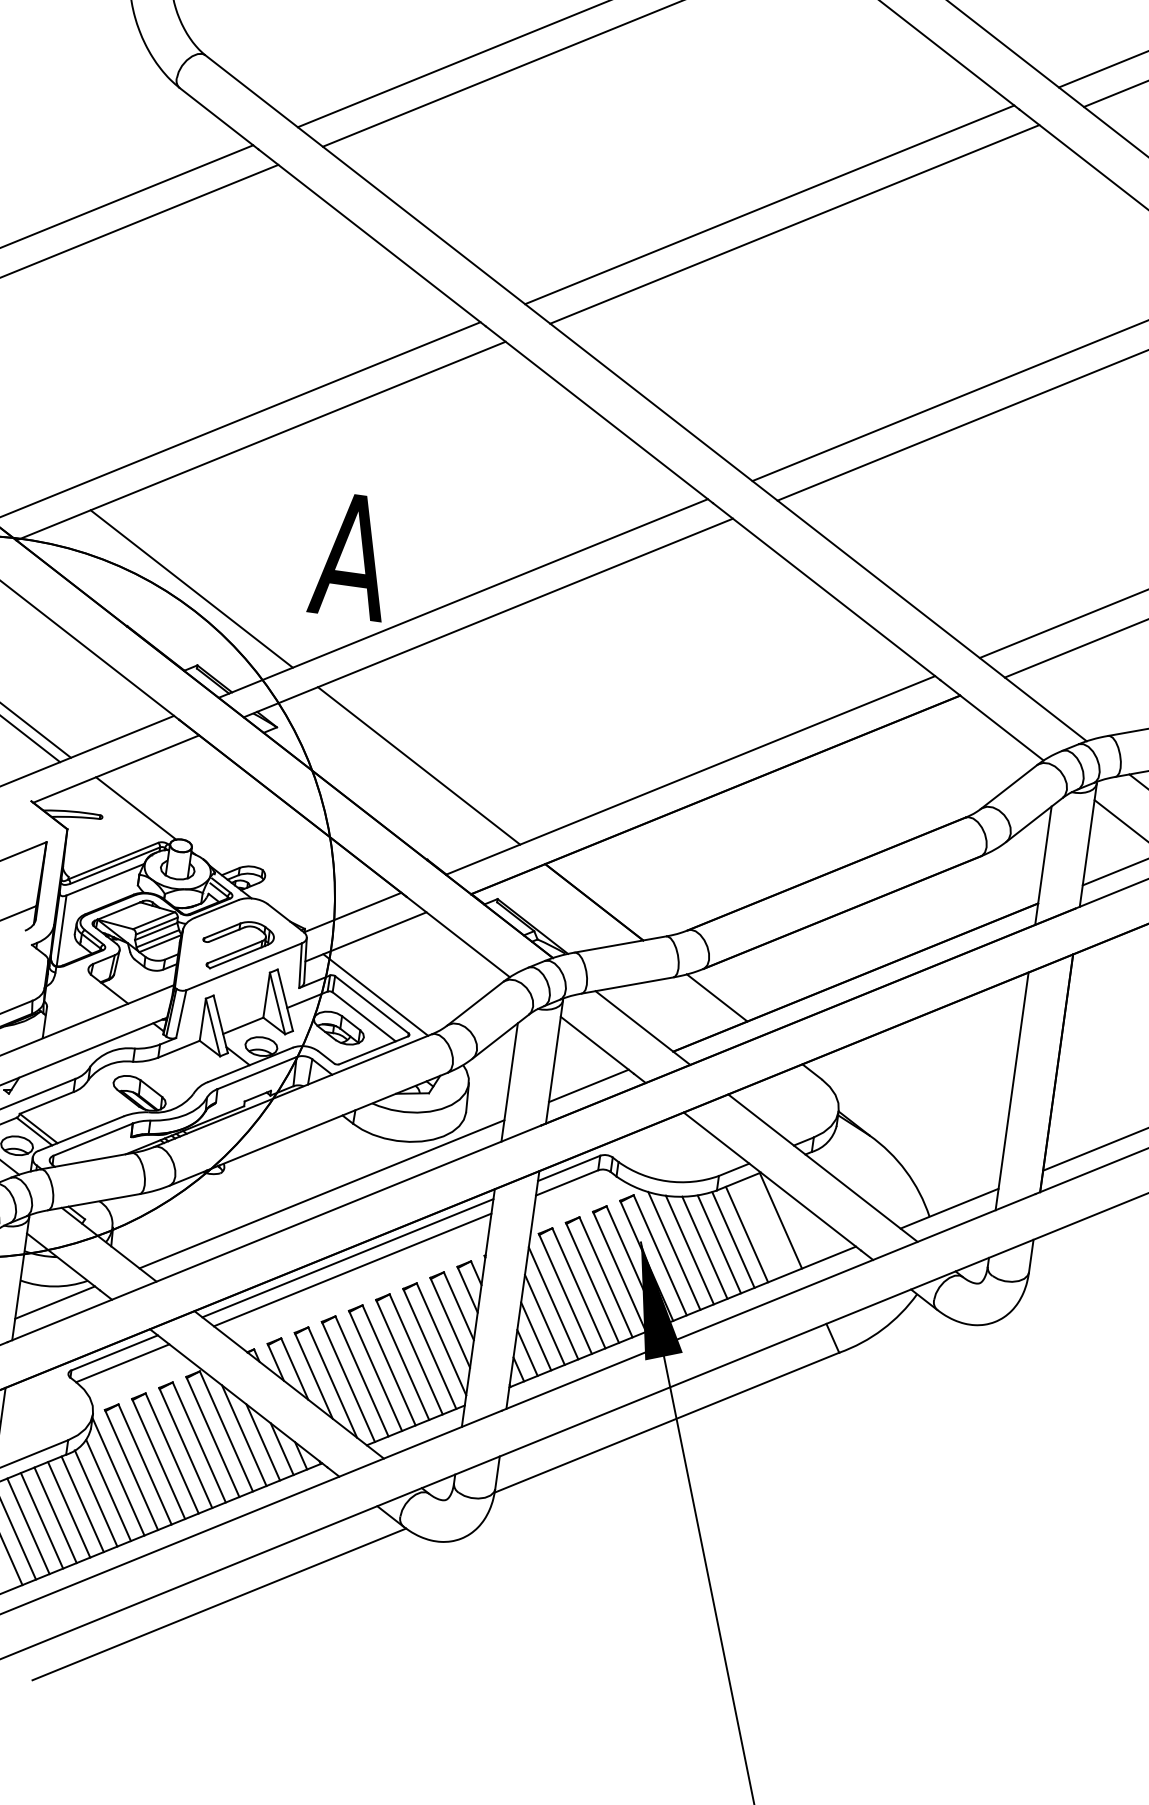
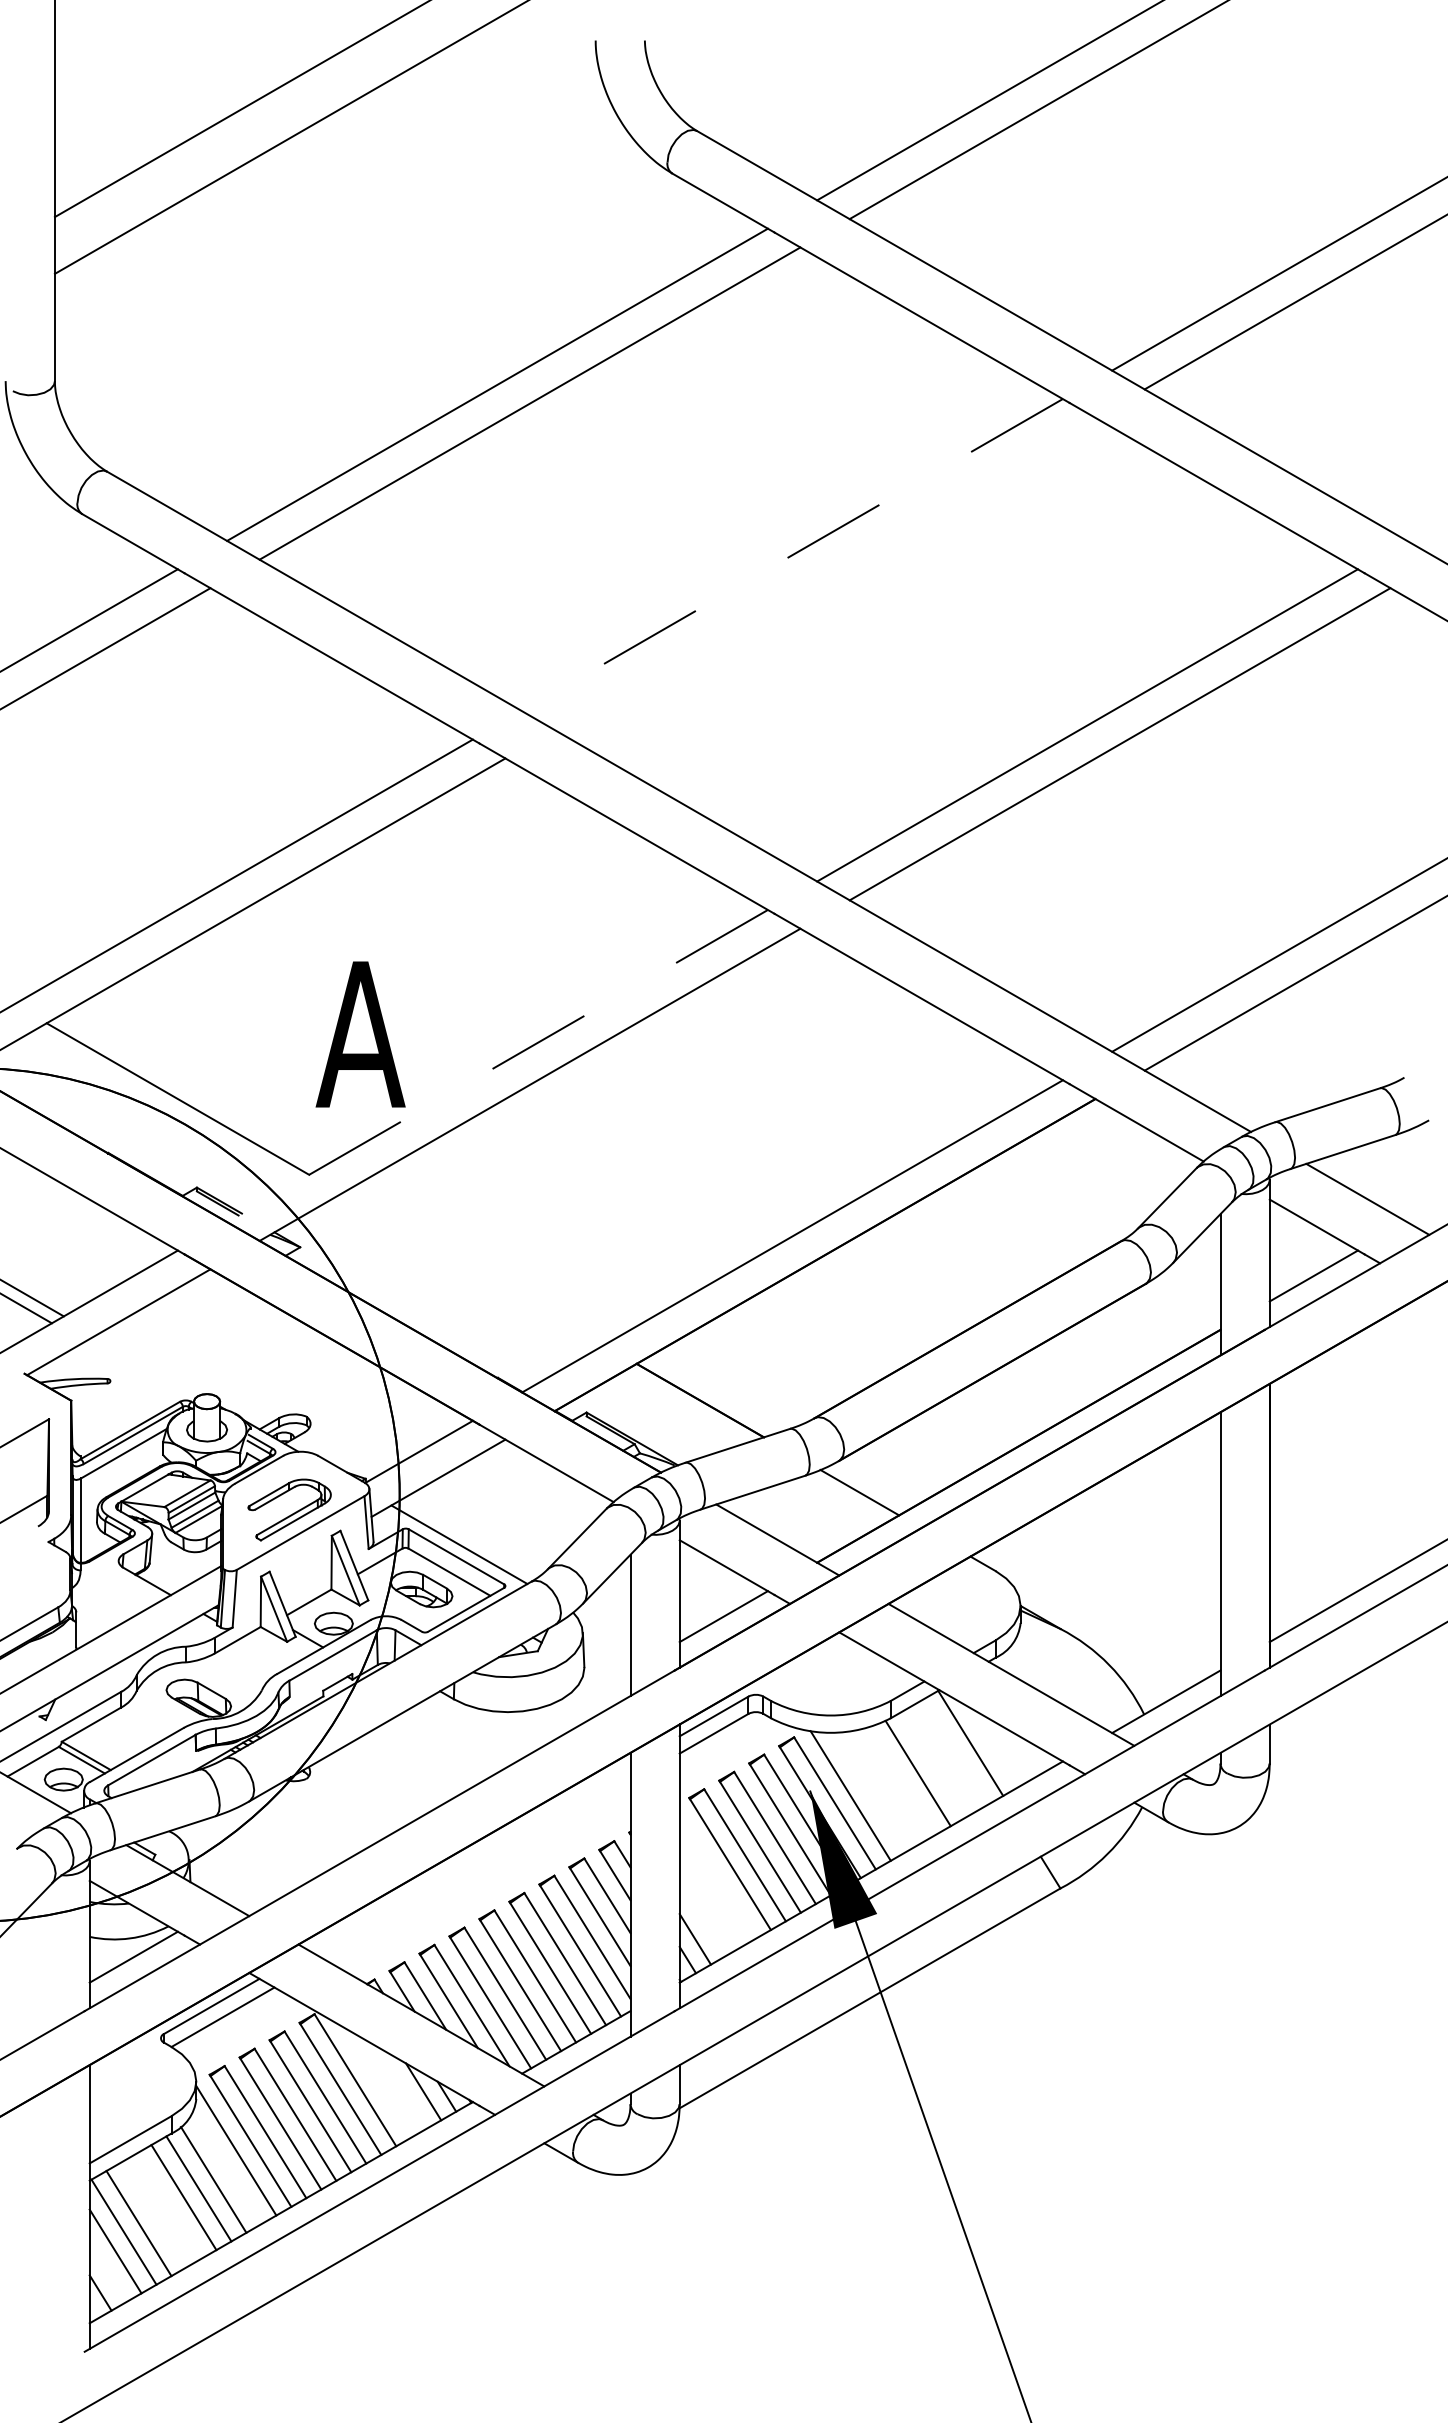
line: (769, 205) -> (792, 555), solid -> dashed
line: (794, 223) -> (824, 573), removed
line: (463, 598) -> (497, 1066), solid -> dashed
line: (418, 765) -> (472, 1269), removed
line: (136, 808) -> (148, 1365), removed
line: (321, 1193) -> (428, 1786), removed
line: (746, 1234) -> (932, 1764), removed
line: (719, 1243) -> (902, 1780), removed
line: (704, 1247) -> (885, 1787), removed
line: (689, 1250) -> (868, 1792), removed
line: (347, 1258) -> (469, 1857), removed
line: (352, 1269) -> (476, 1870), removed
line: (553, 1302) -> (717, 1876), removed
line: (544, 1319) -> (709, 1897), removed
line: (535, 1336) -> (702, 1918), removed
line: (243, 1434) -> (376, 2081), removed
line: (263, 1442) -> (400, 2087), removed
line: (108, 1490) -> (226, 2168), removed
line: (55, 1514) -> (168, 2205), removed
line: (41, 1520) -> (153, 2214), removed
line: (218, 1603) -> (374, 2283), removed

